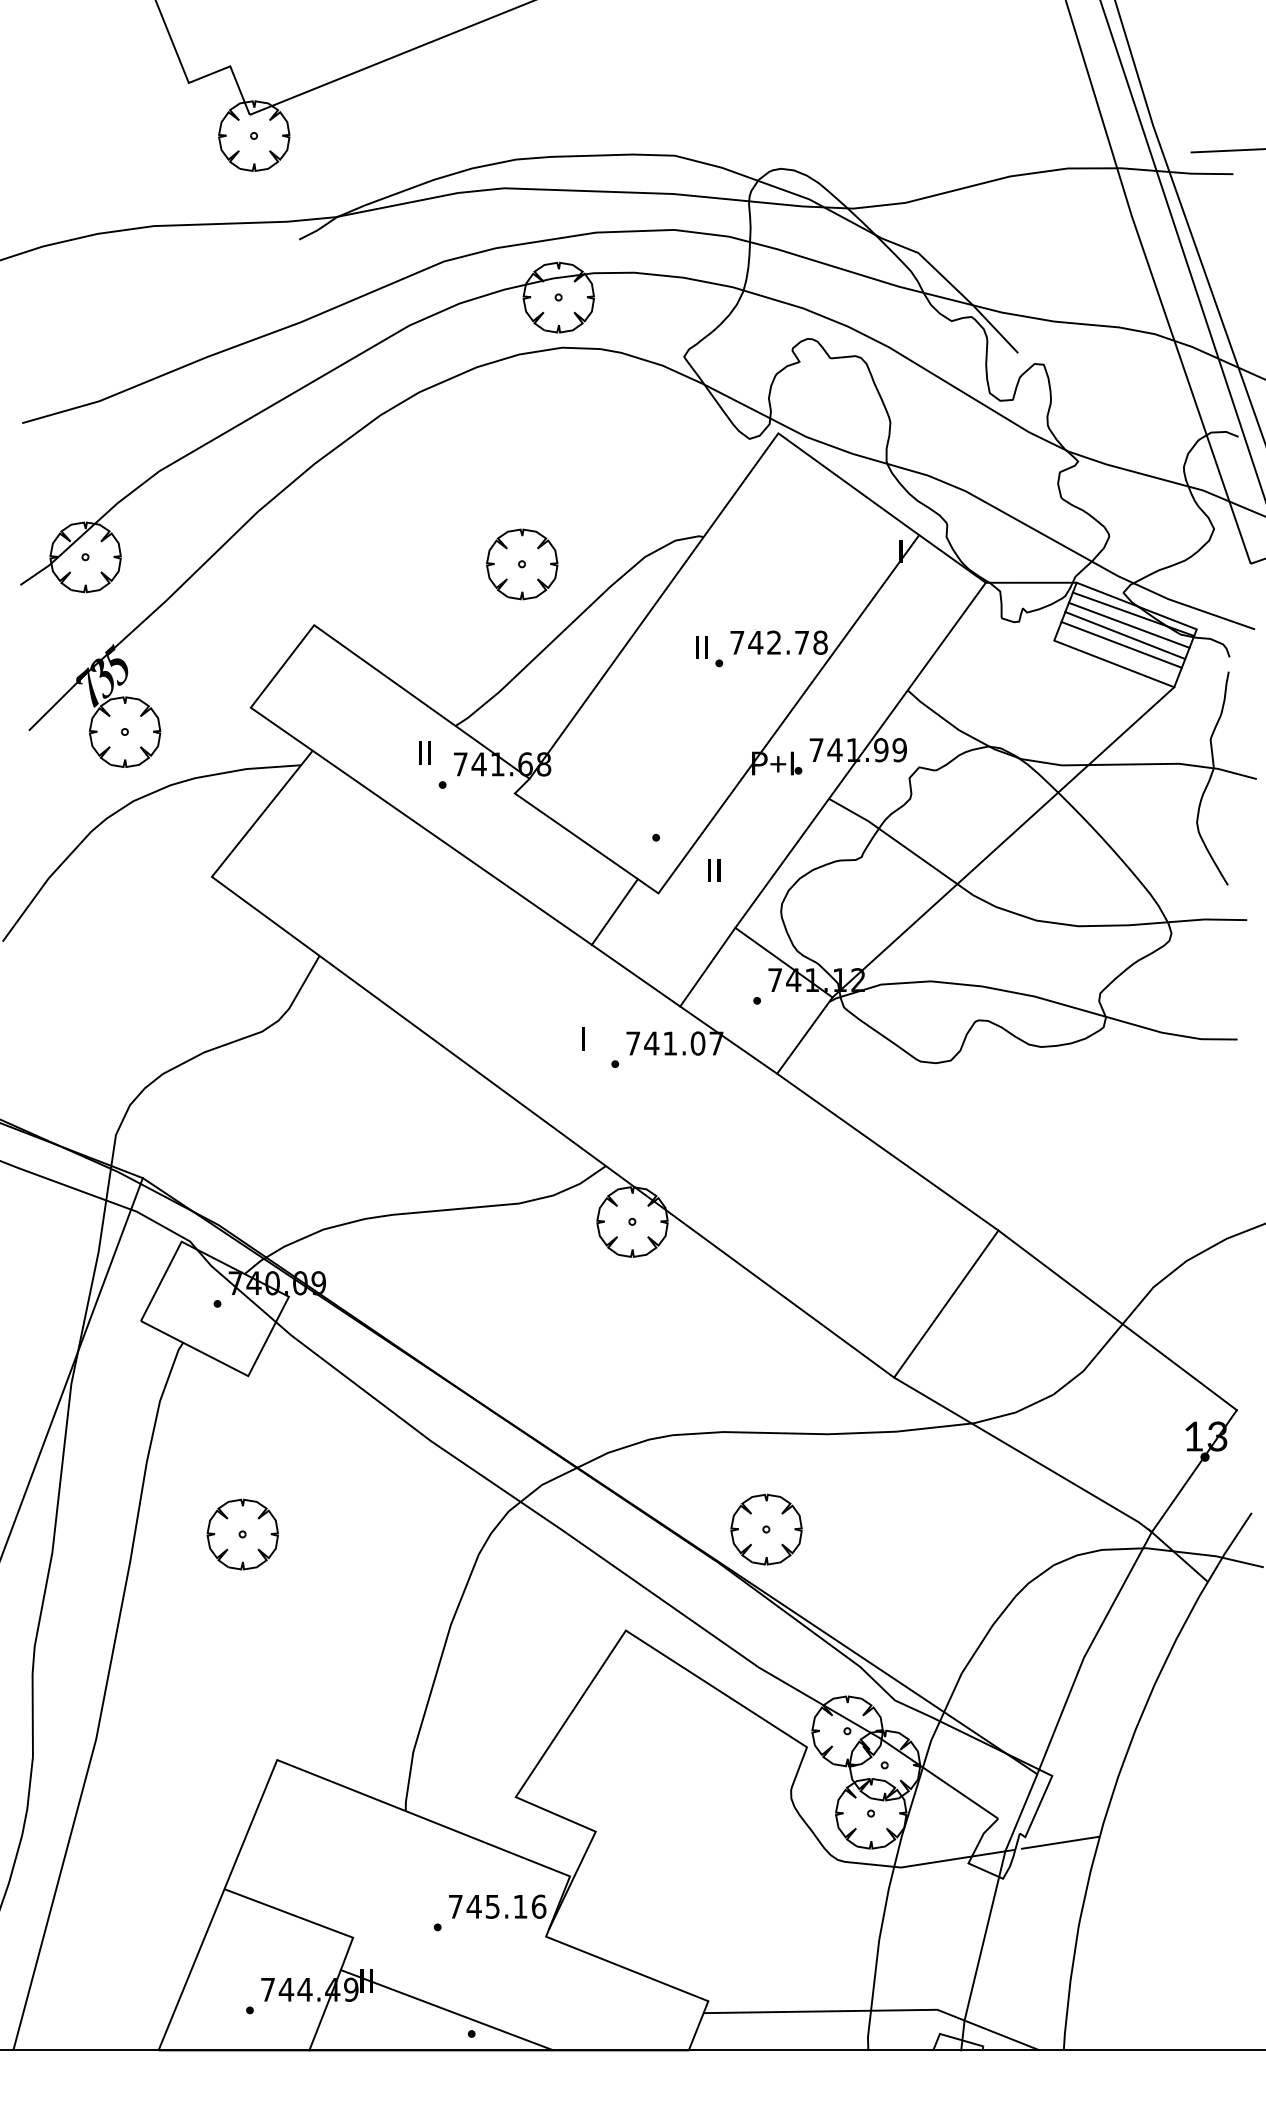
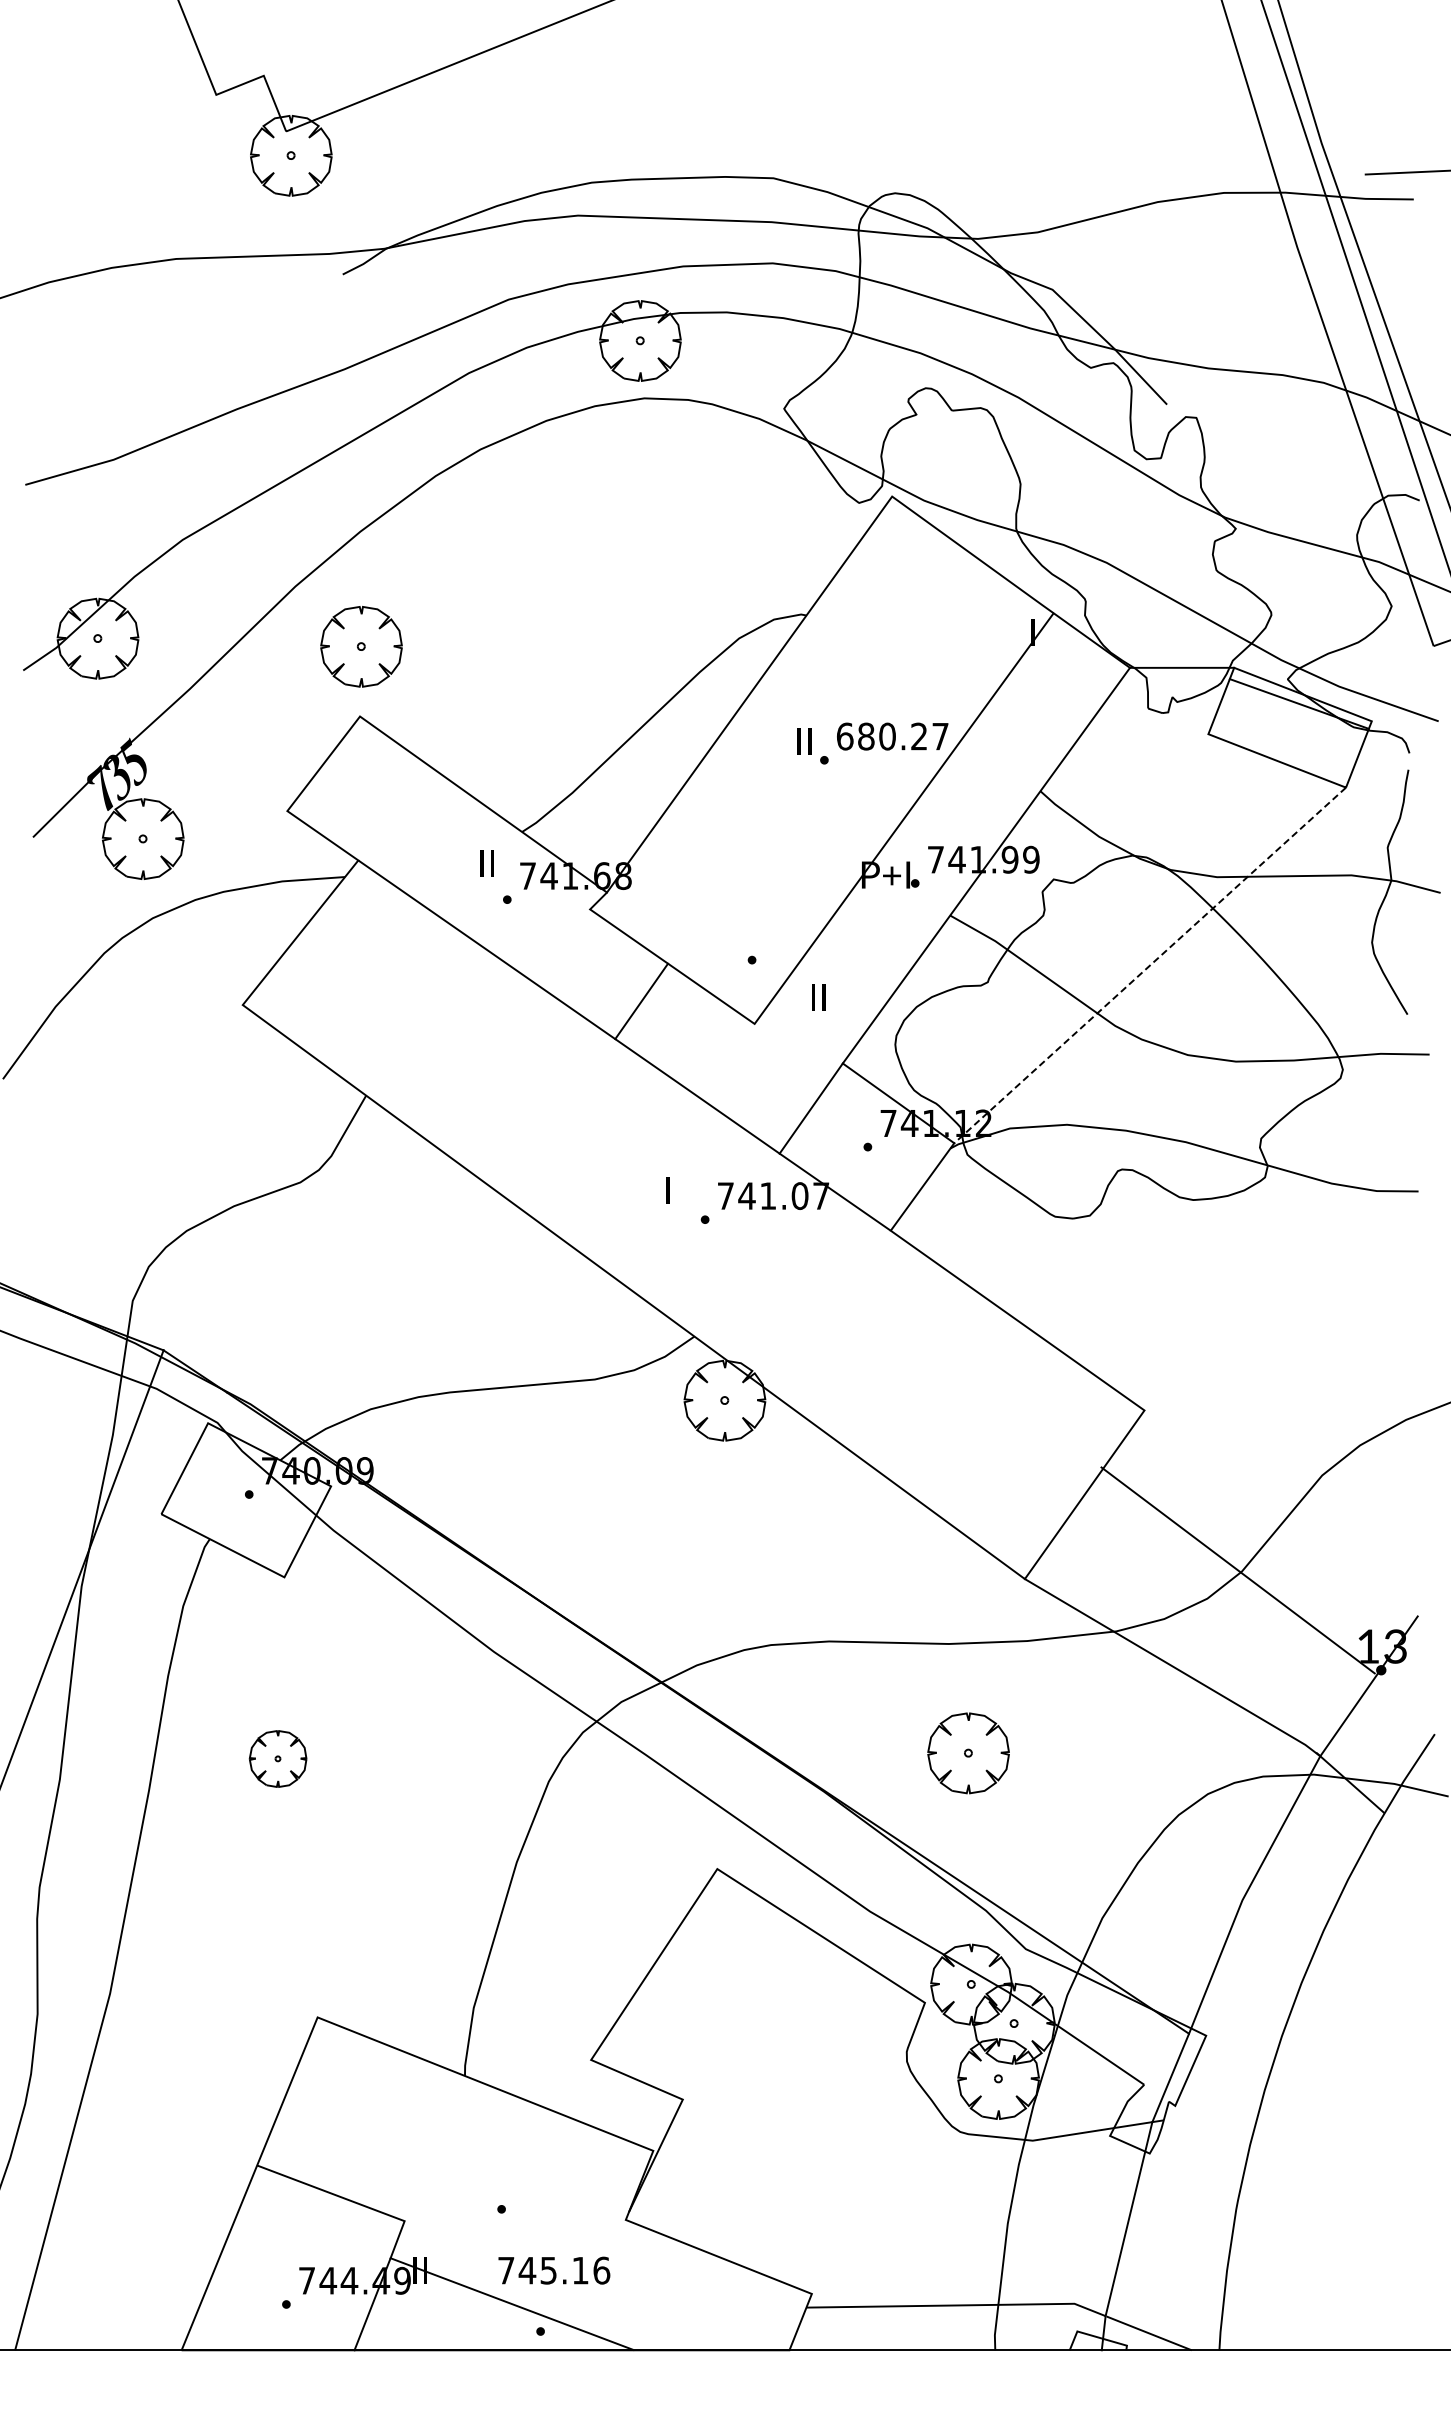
part: (522, 564) -> (361, 646), moved
line: (1129, 625) -> (1294, 716), removed
line: (1124, 635) -> (1289, 728), removed
text: (778, 642) -> (892, 736), 742.78 -> 680.27
line: (1121, 644) -> (1285, 738), removed
line: (1003, 842) -> (1150, 965), solid -> dashed
line: (614, 912) -> (641, 1001), moved
line: (1117, 1320) -> (1237, 1570), moved
part: (766, 1529) -> (968, 1753), moved
part: (242, 1534) -> (277, 1758), size x0.7
line: (1056, 1842) -> (1211, 2112), removed
text: (497, 1906) -> (554, 2270), moved

